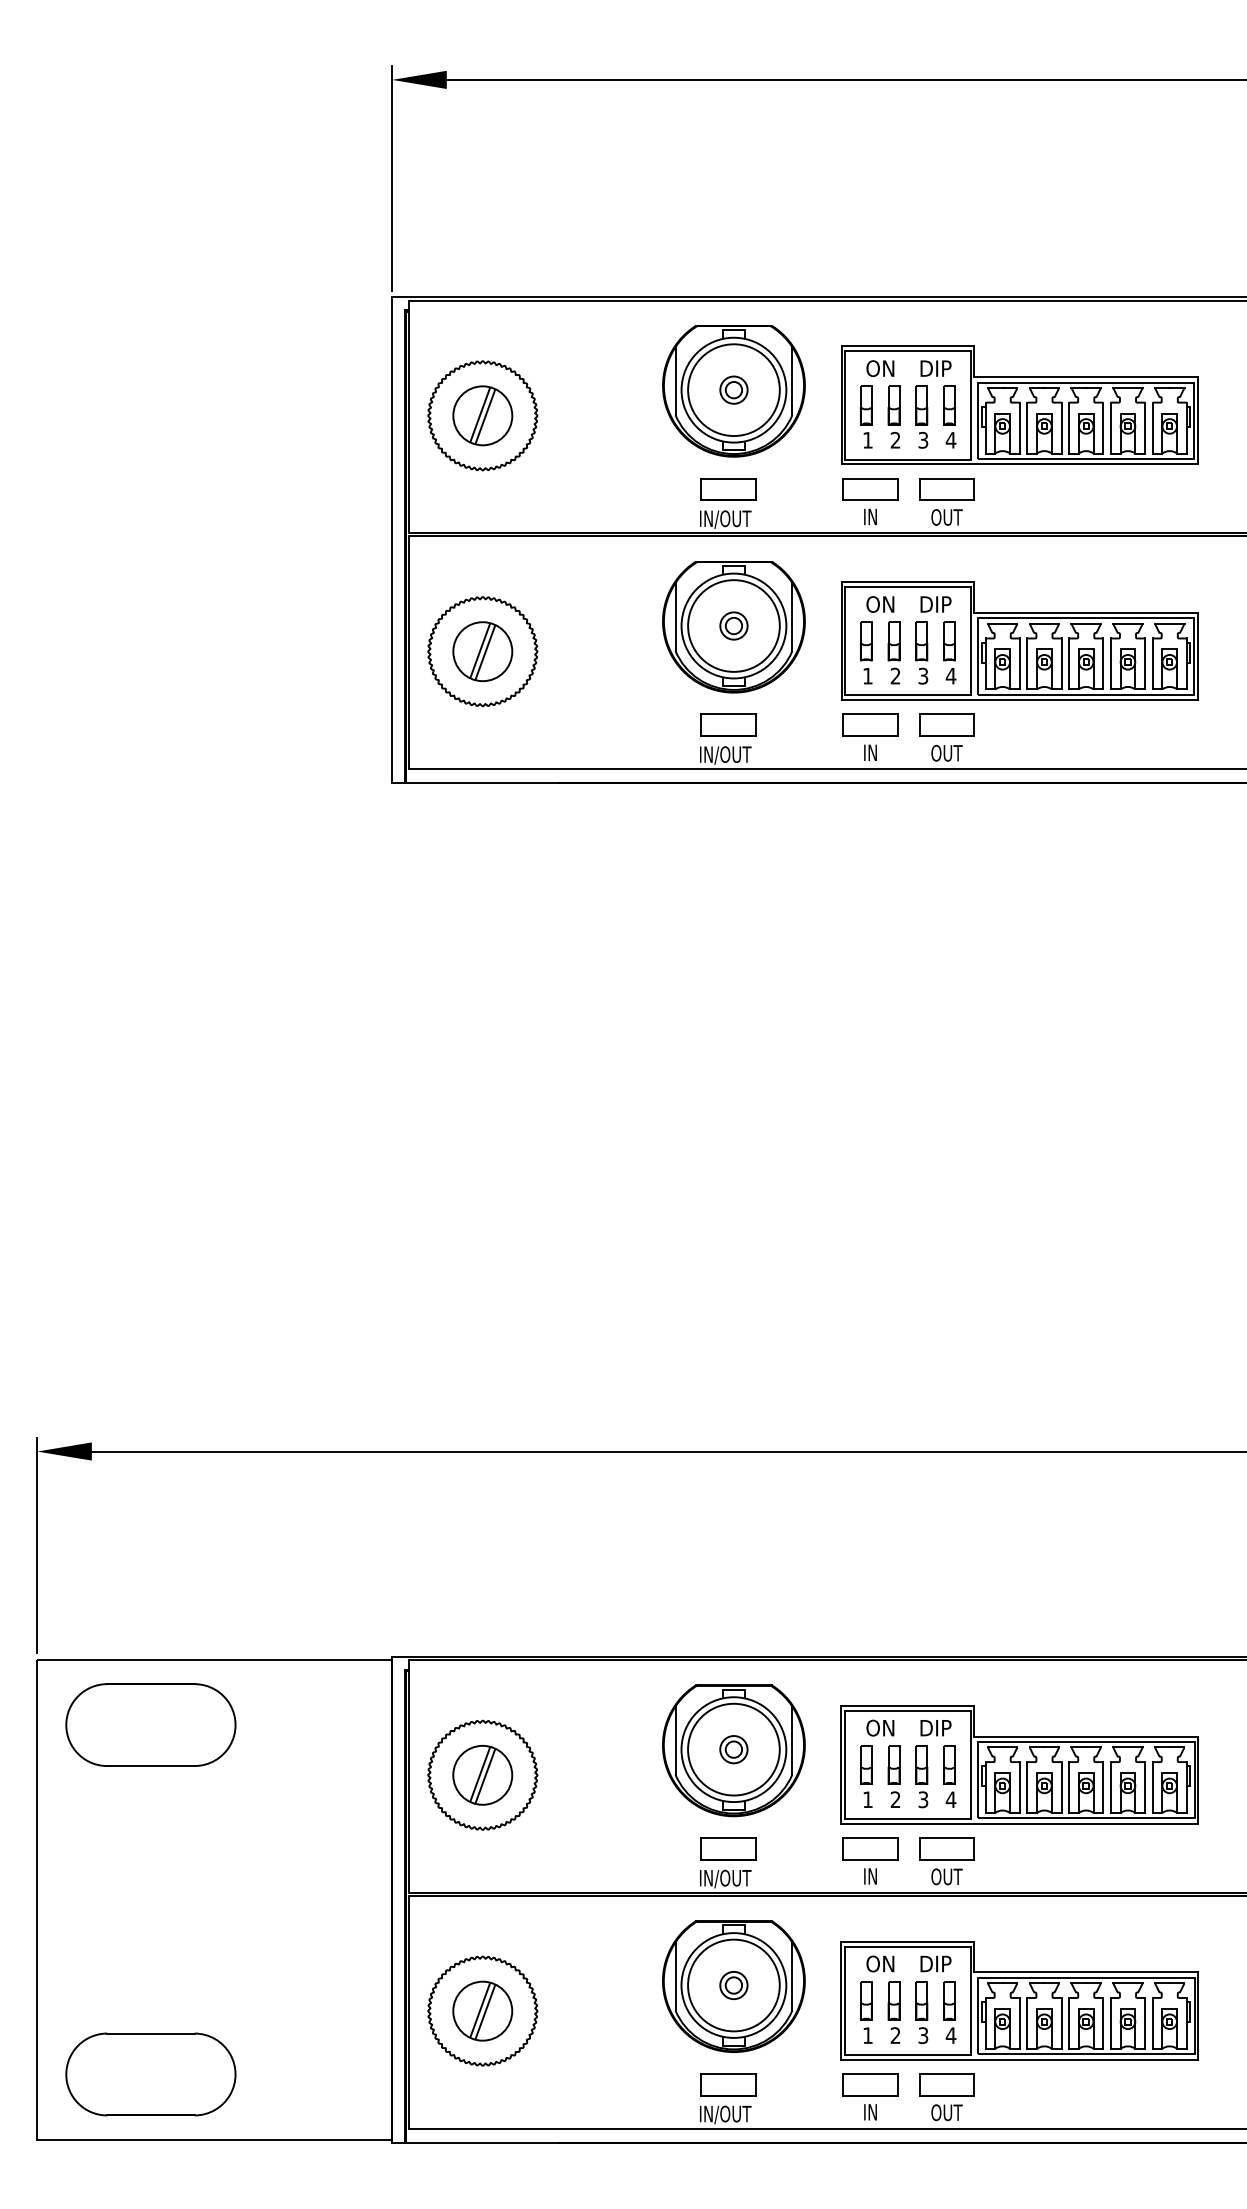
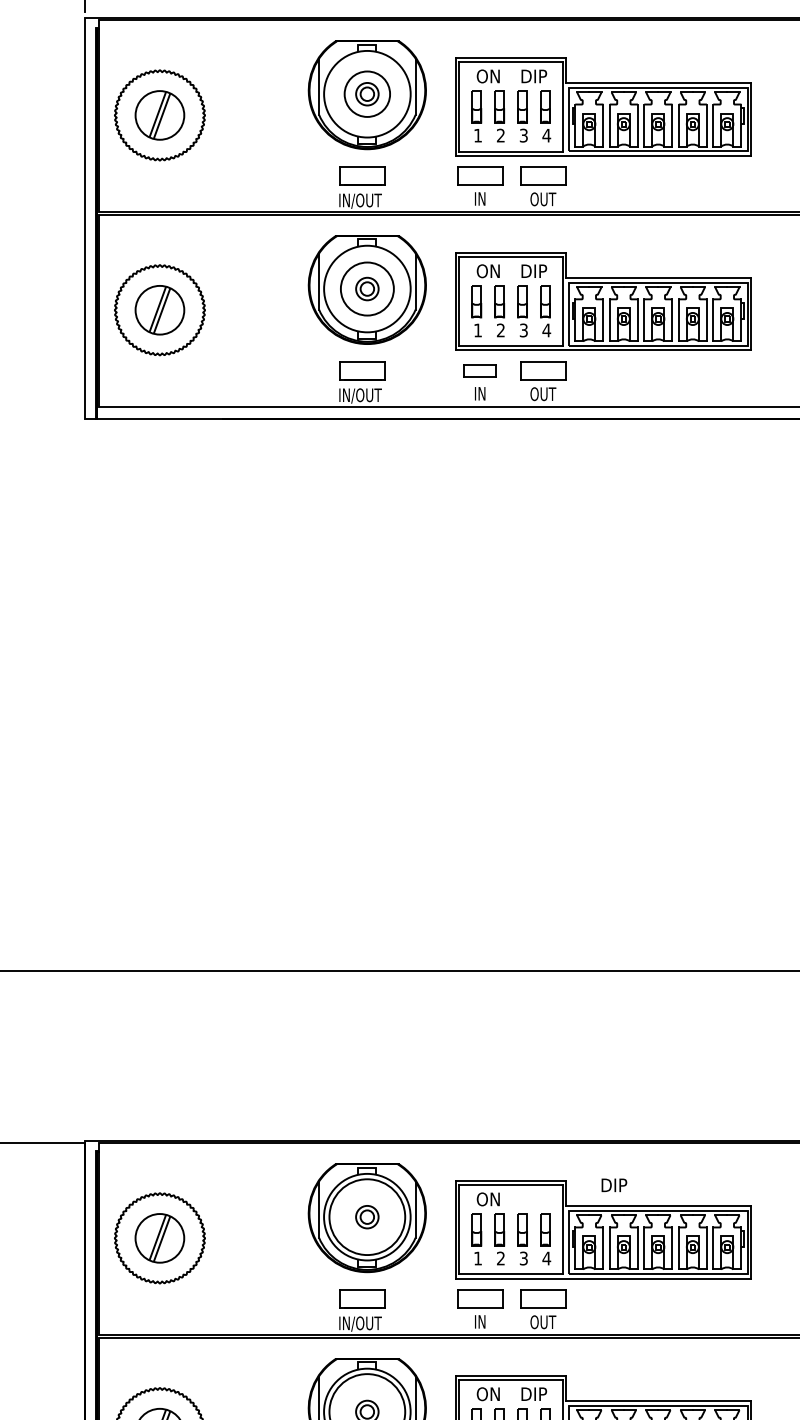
circle: (733, 390) -> (367, 94), size x0.6
circle: (733, 625) -> (367, 288), size x0.7
part: (870, 724) -> (480, 370), size x0.7
text: (935, 1728) -> (613, 1185), moved

